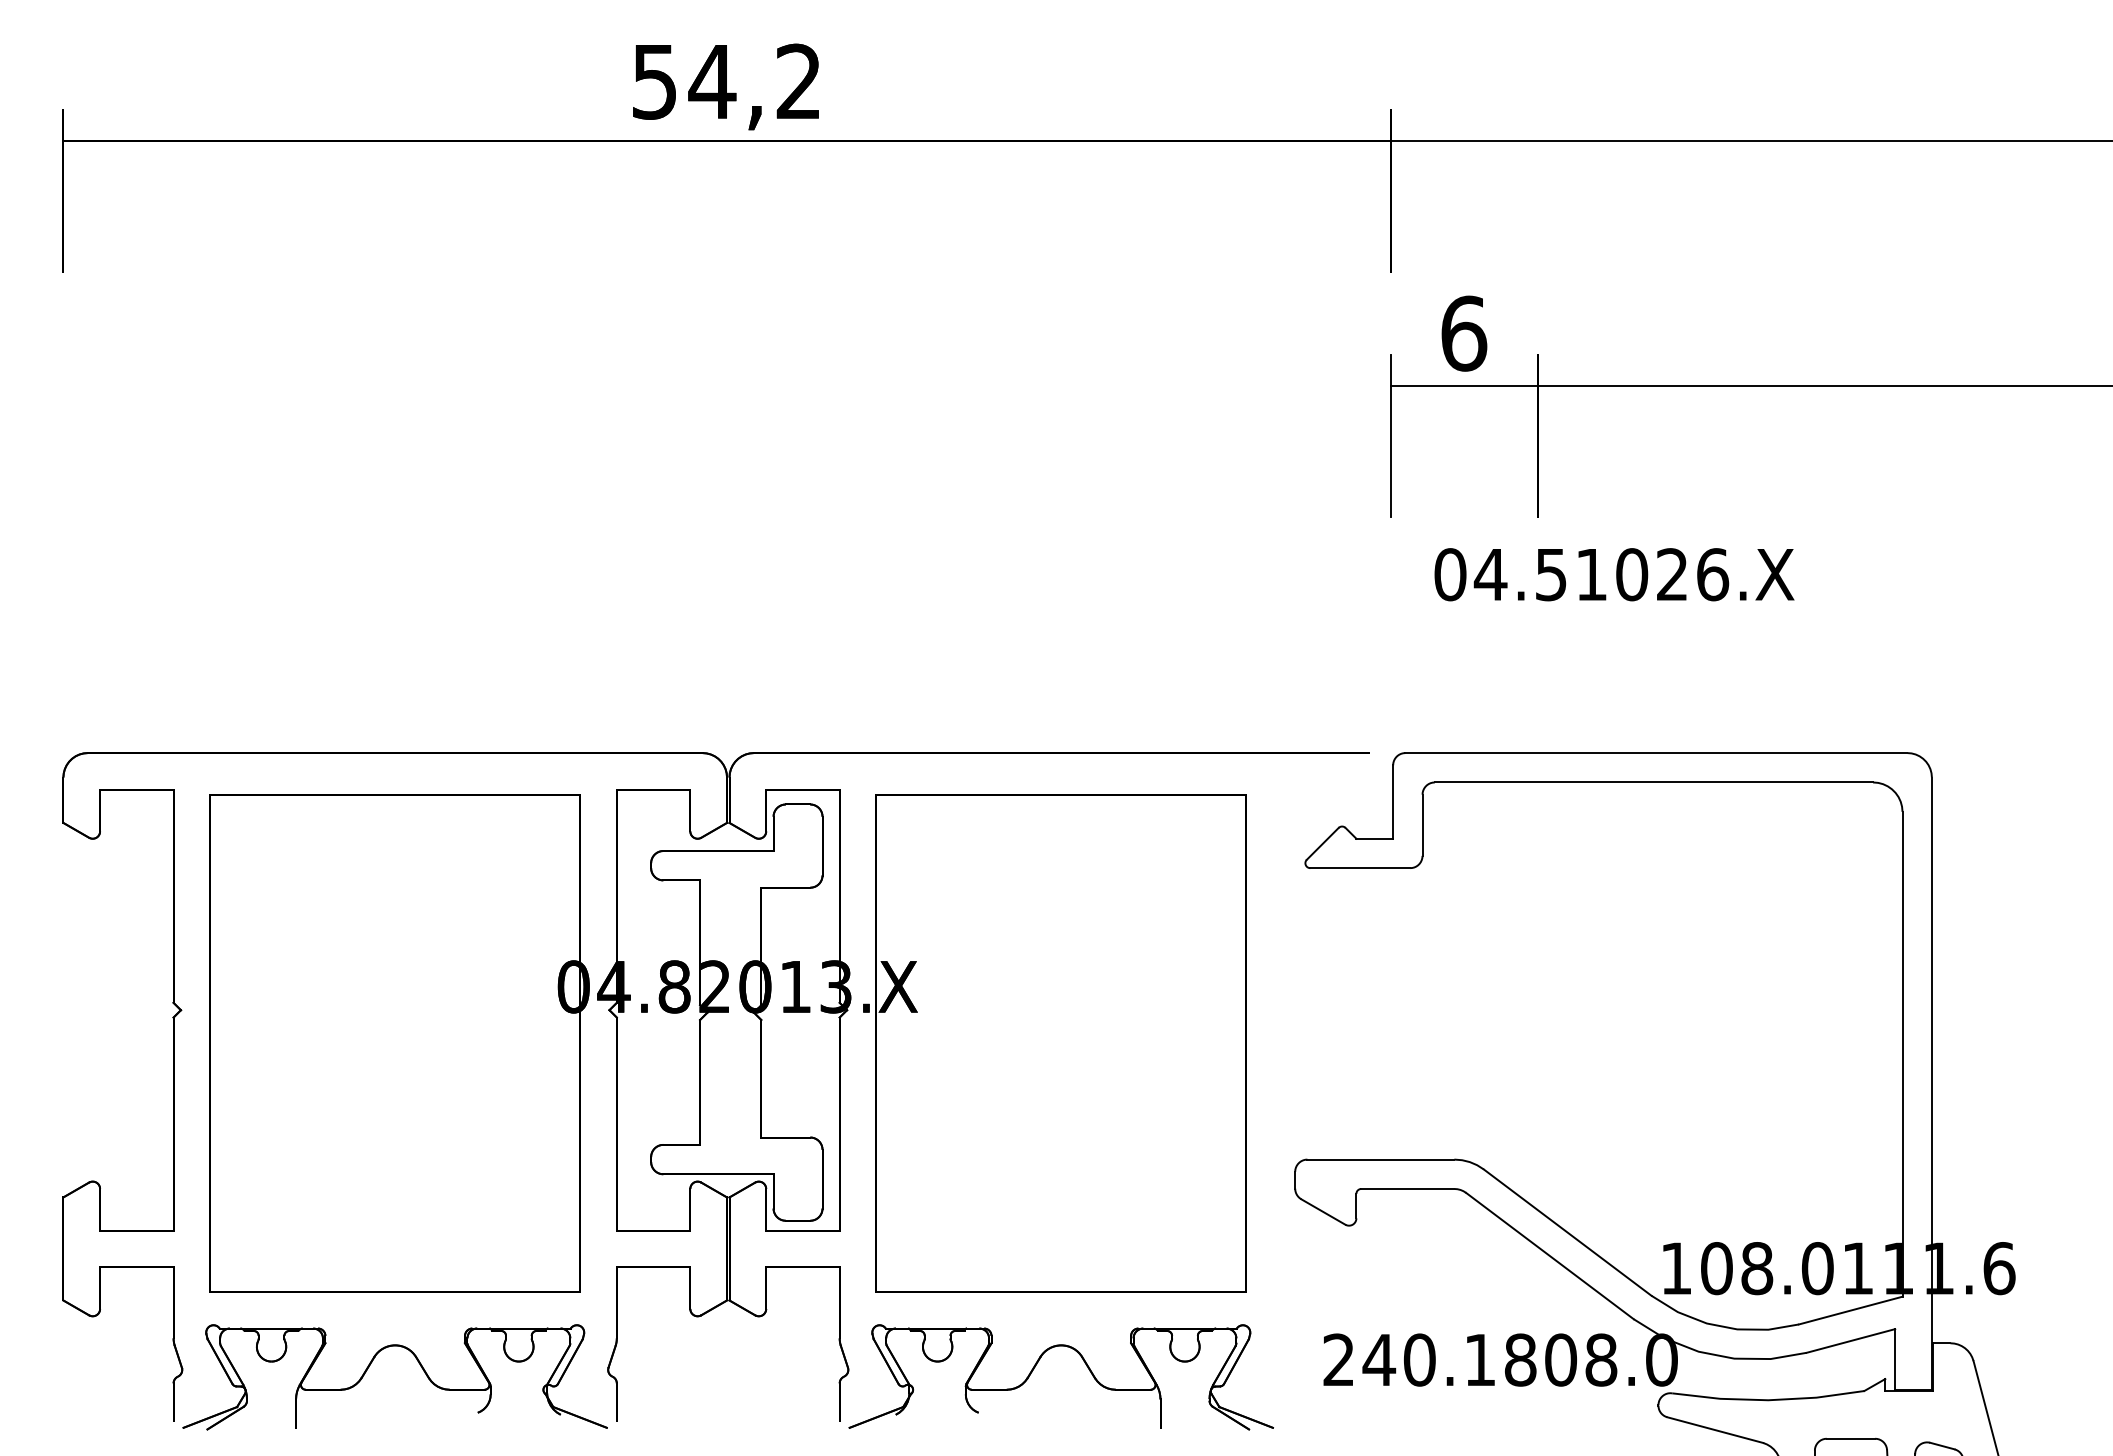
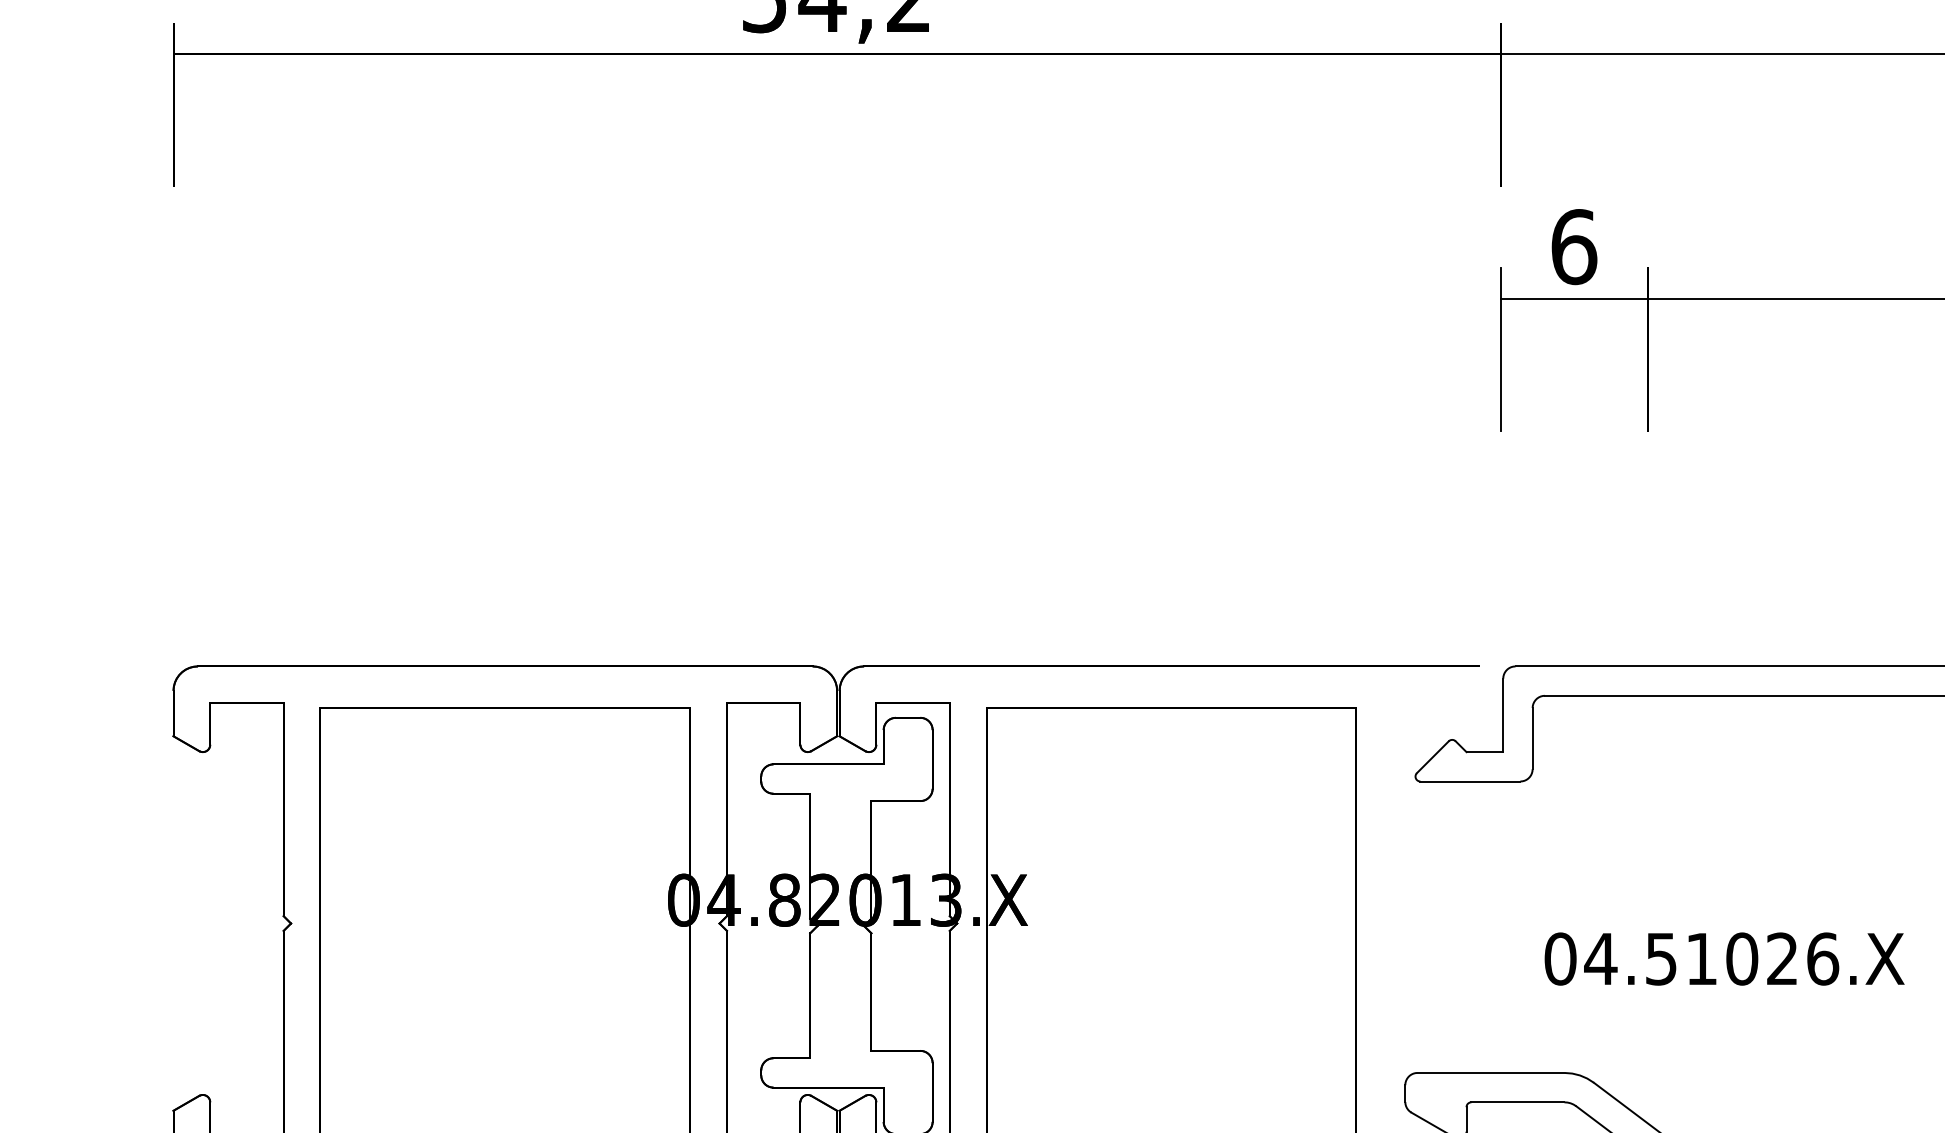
text: (1614, 574) -> (1724, 958), moved

